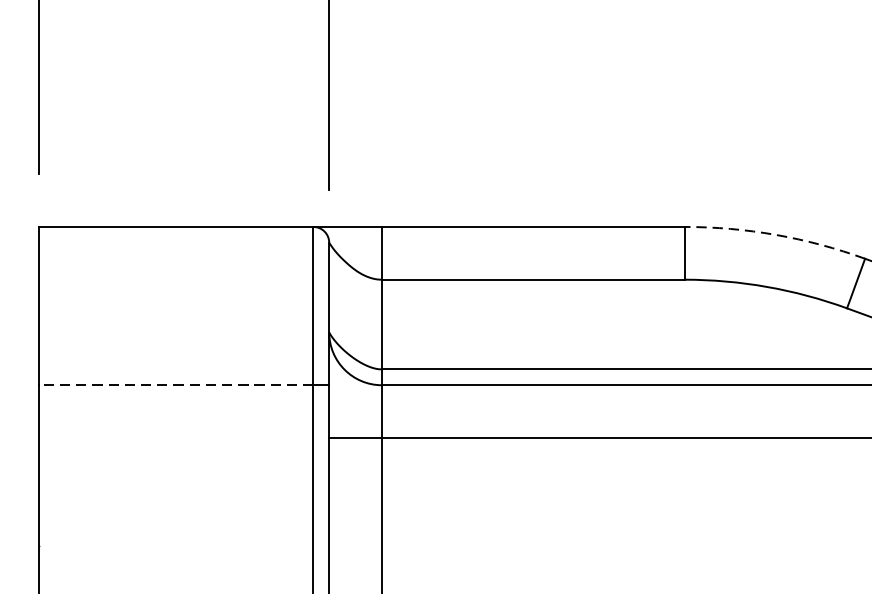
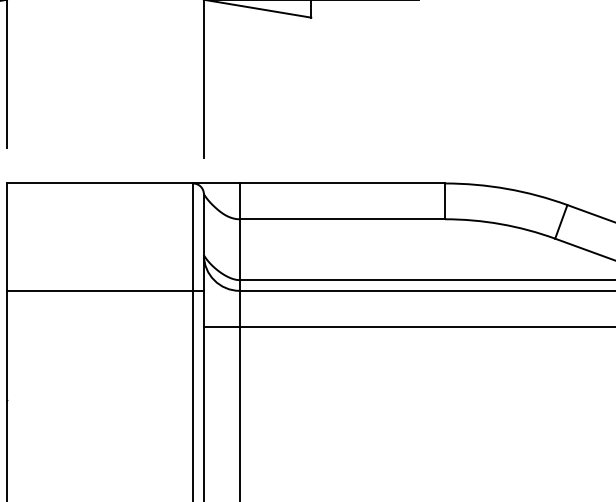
arc: (776, 234) -> (507, 188), dashed -> solid
line: (175, 384) -> (99, 290), dashed -> solid

